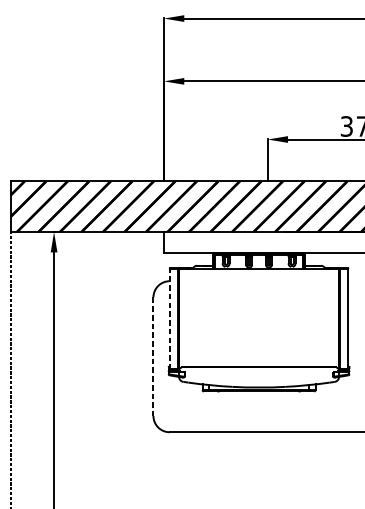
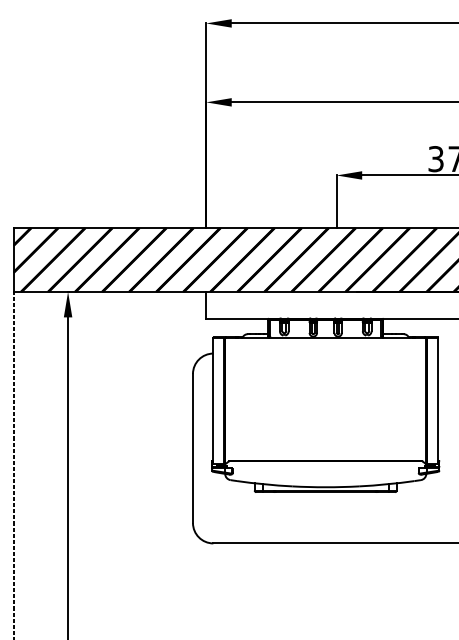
line: (169, 318) -> (213, 400), dashed -> solid
line: (153, 356) -> (192, 448), dashed -> solid

